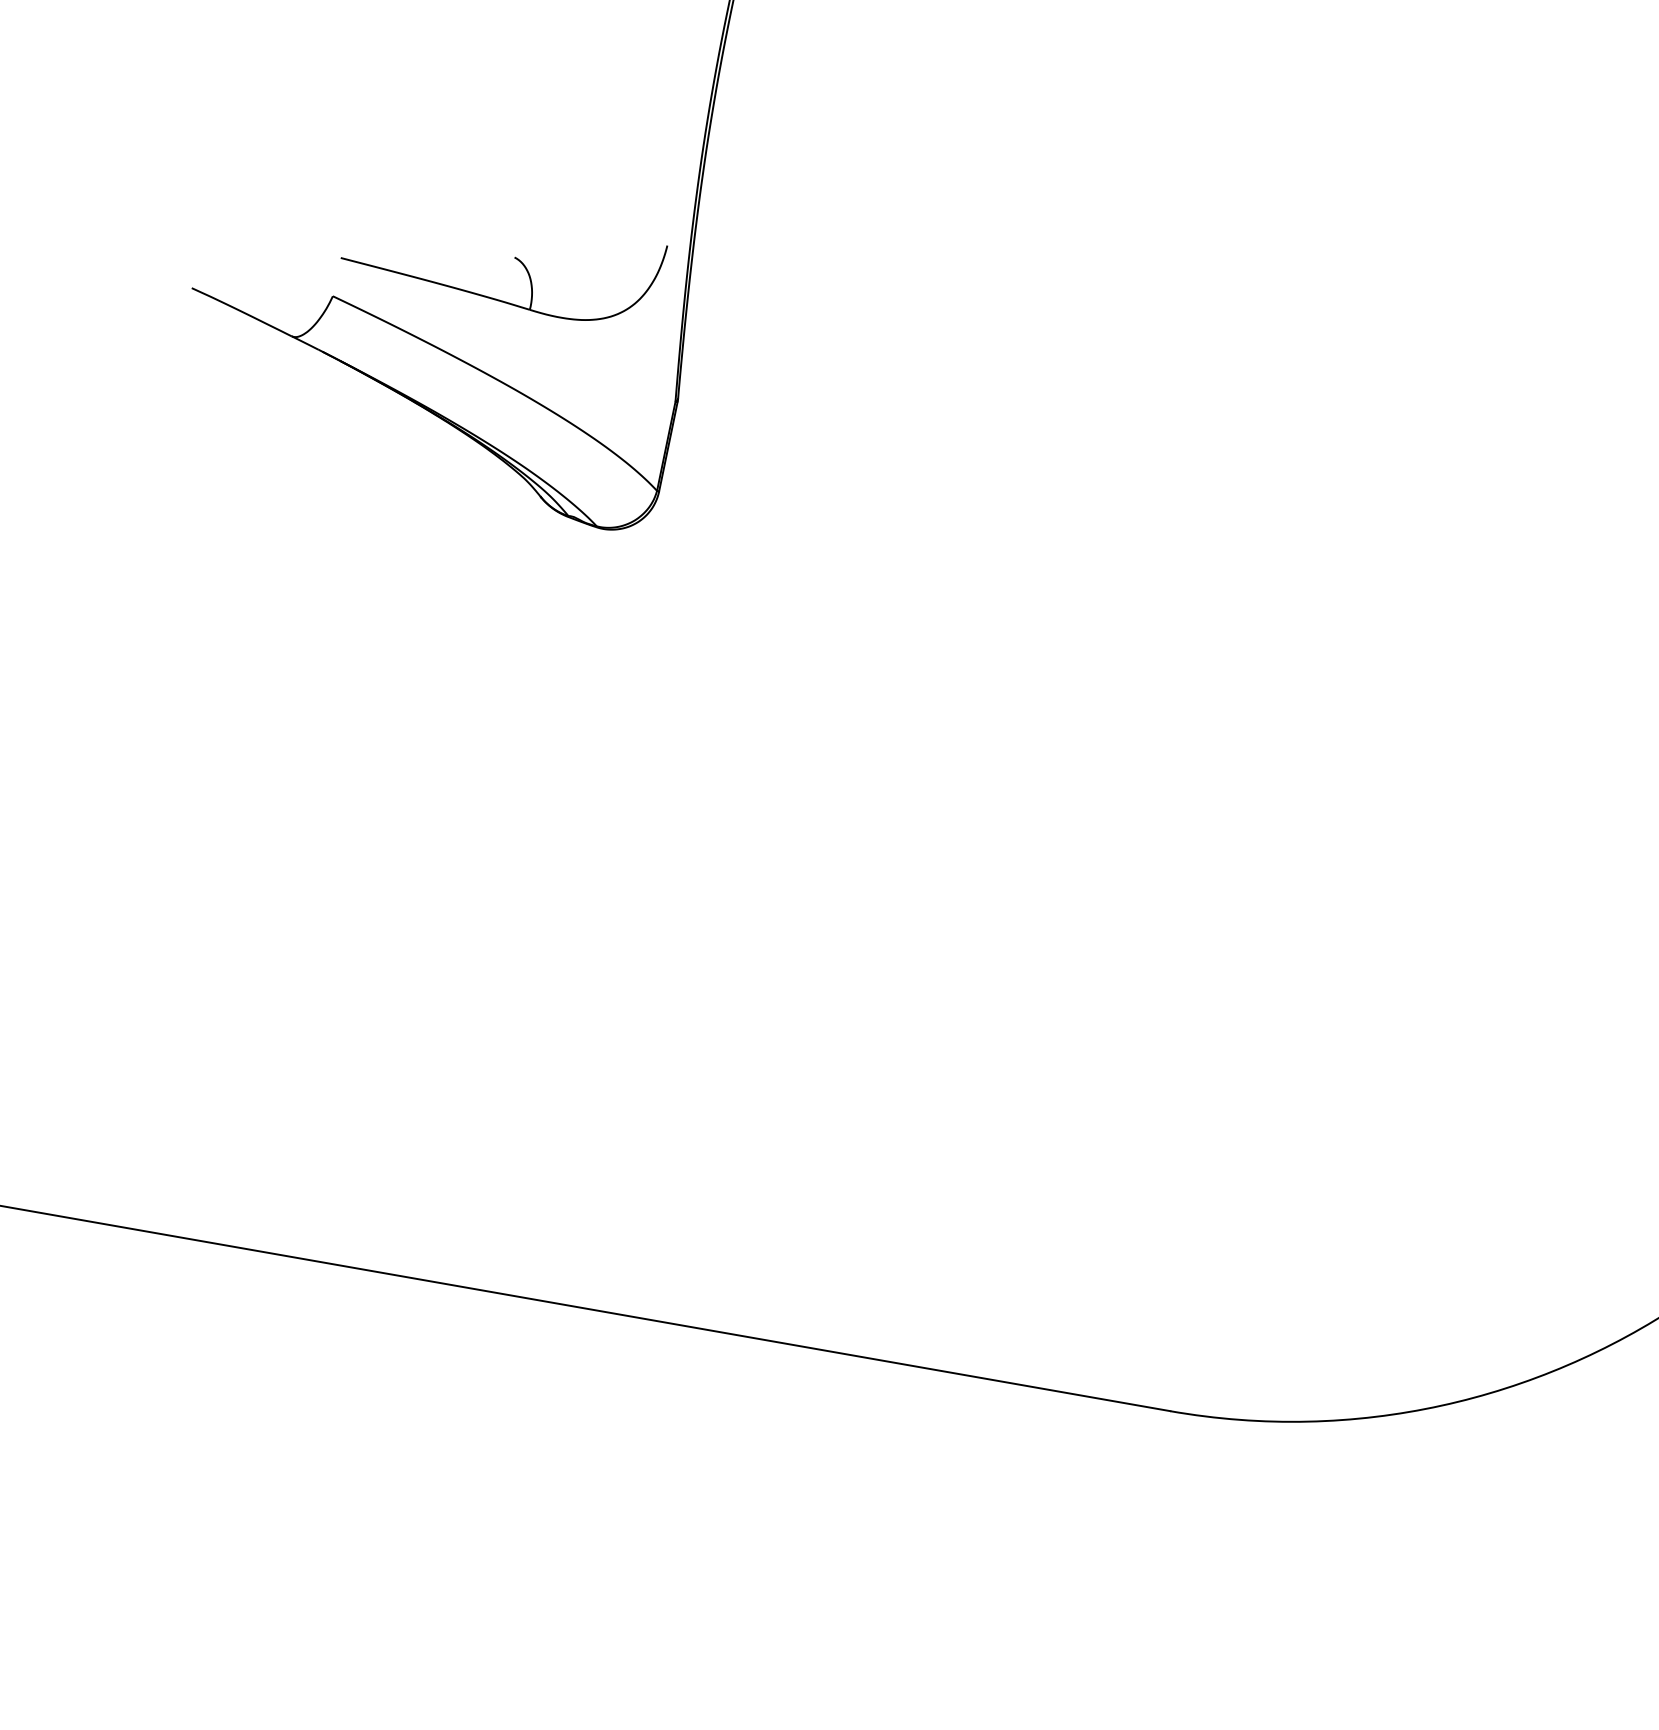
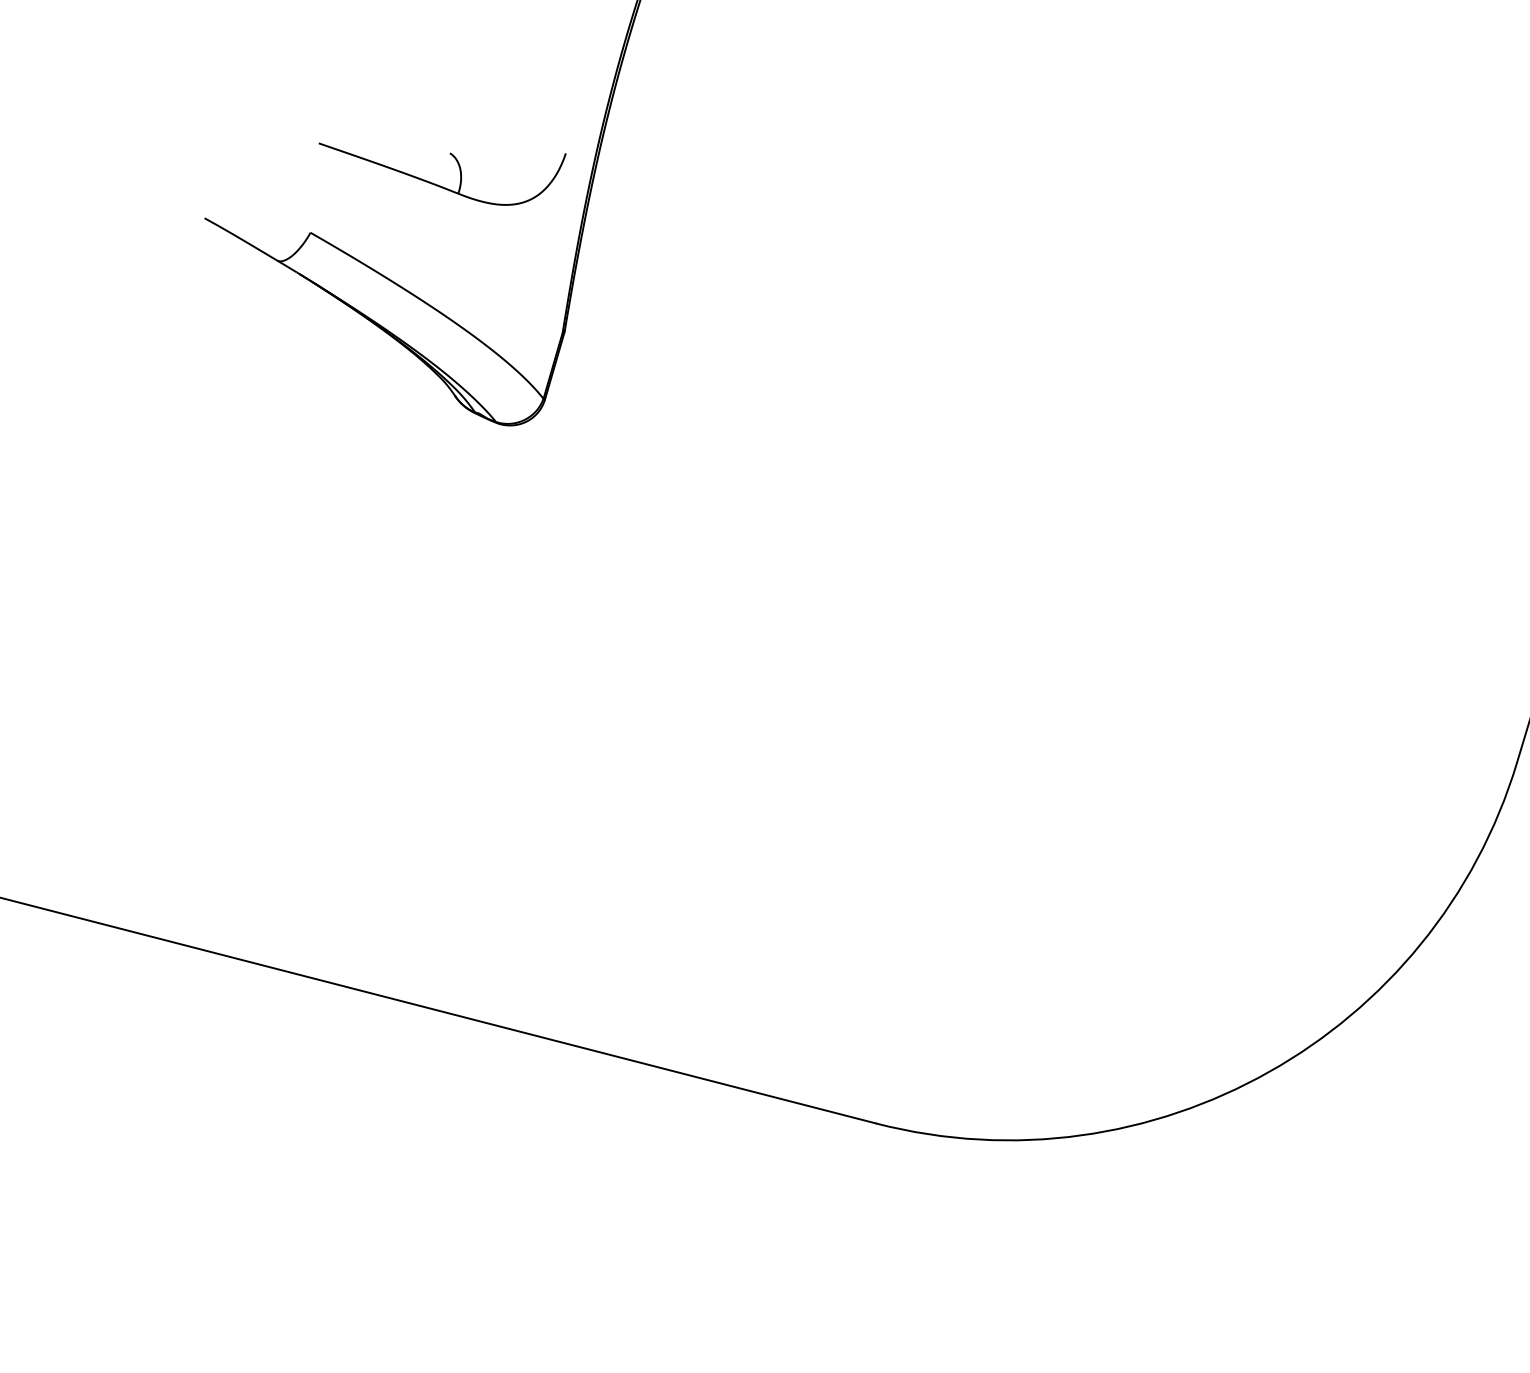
part: (501, 299) -> (437, 184), moved

